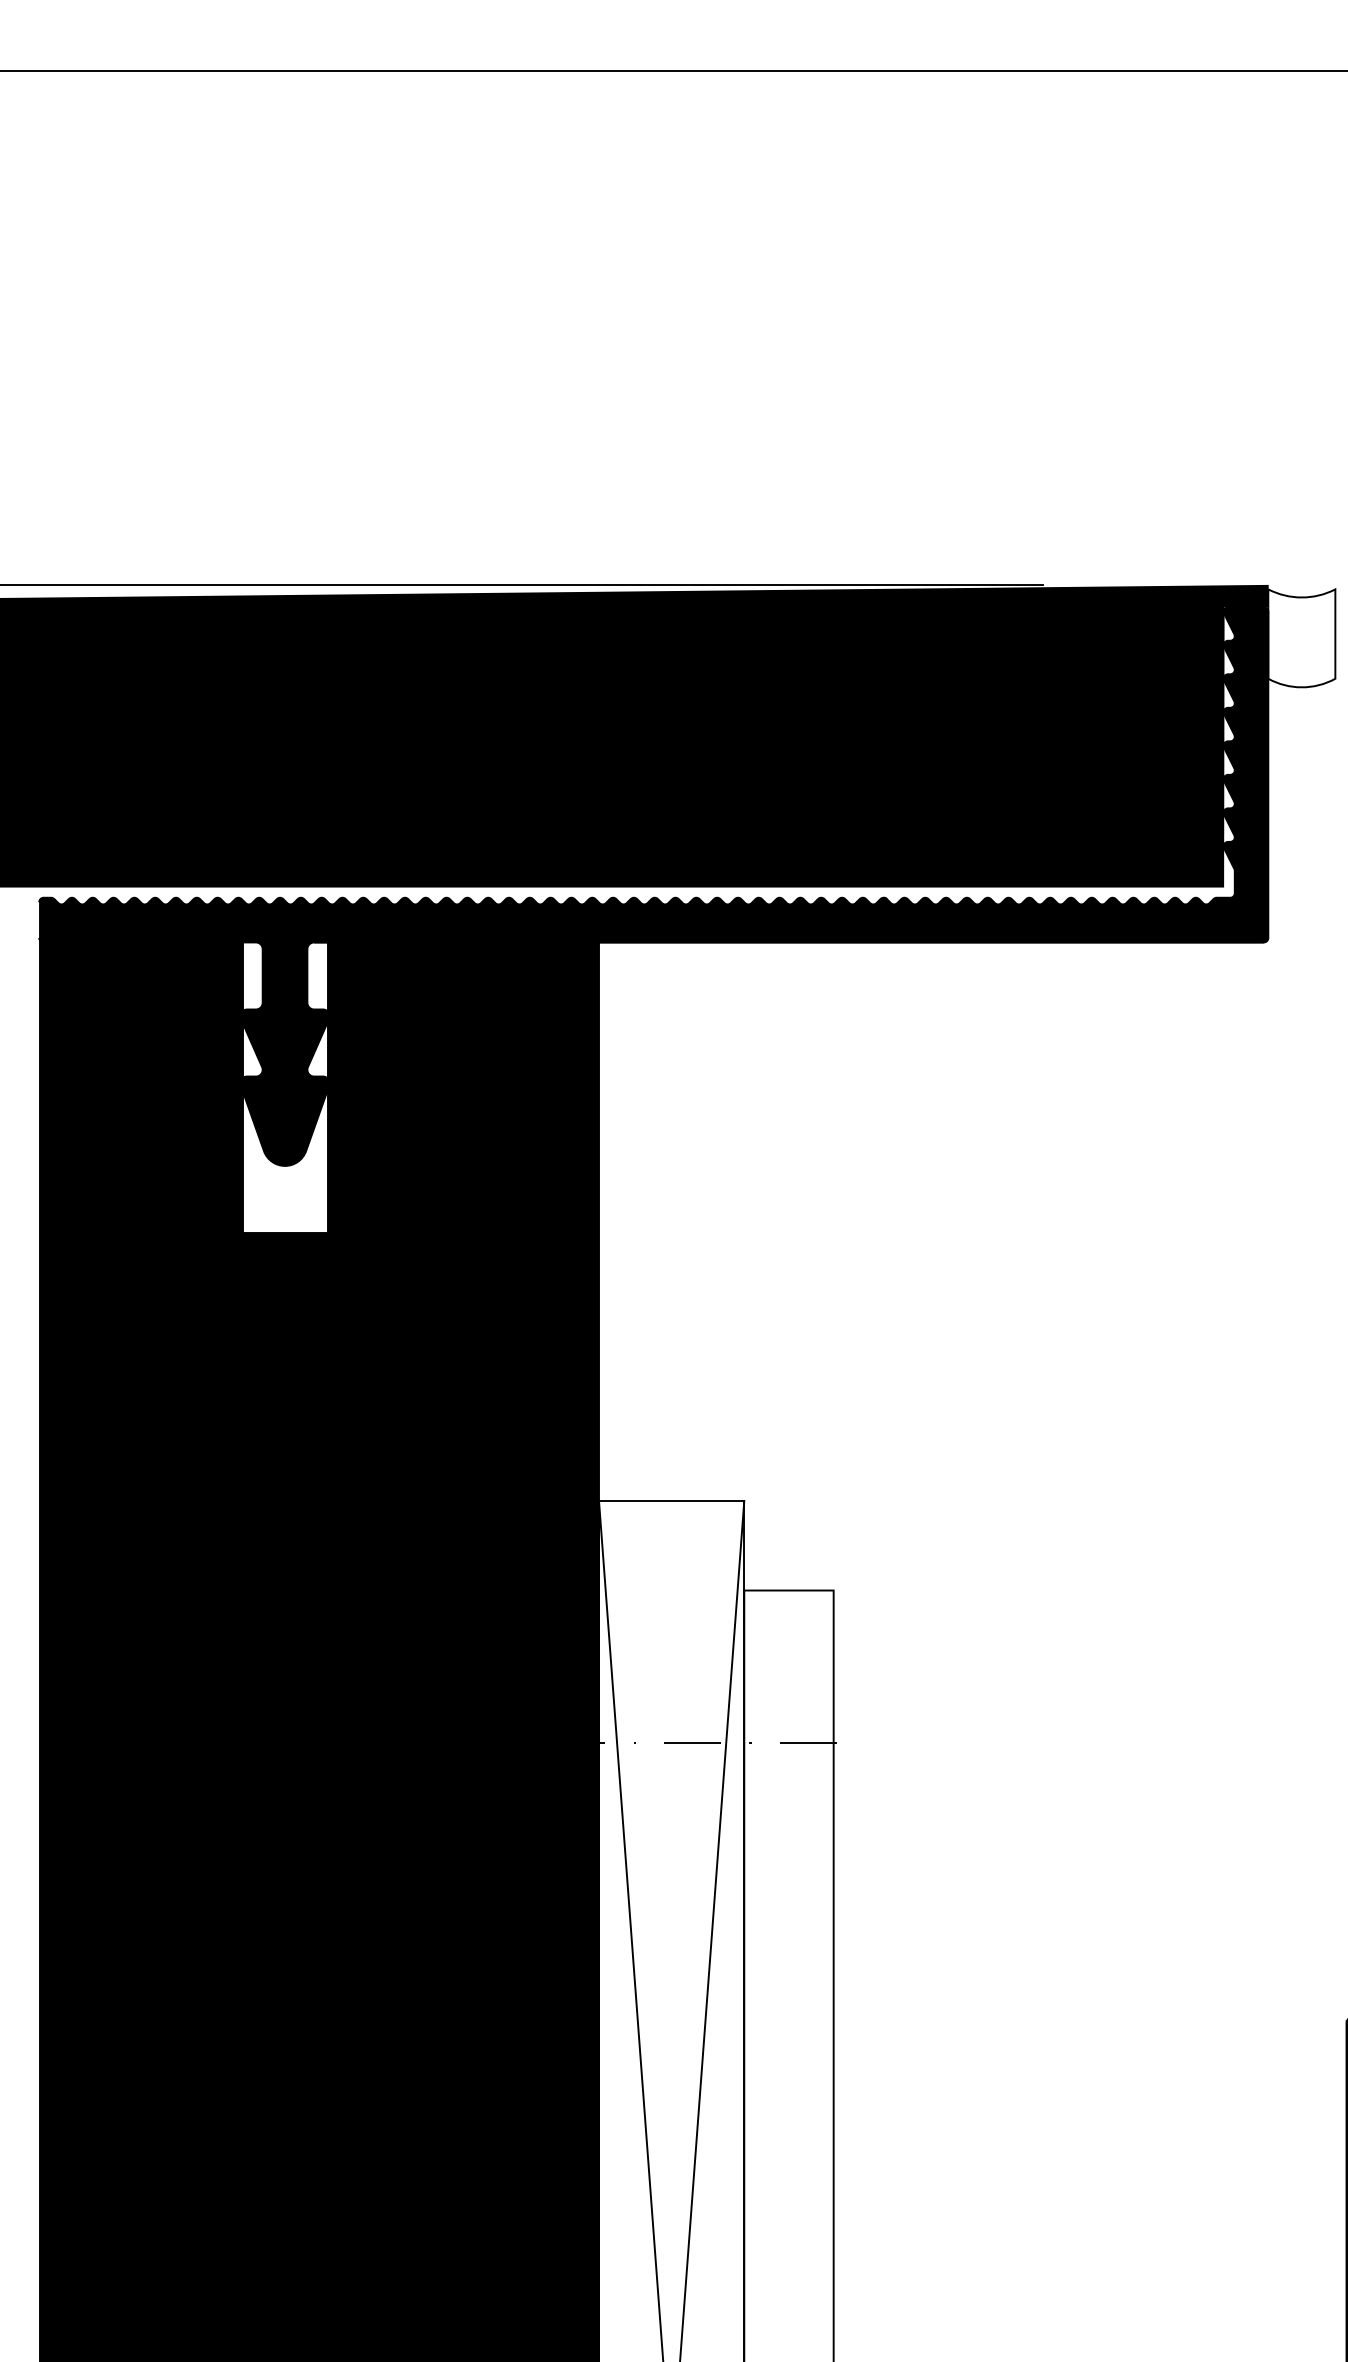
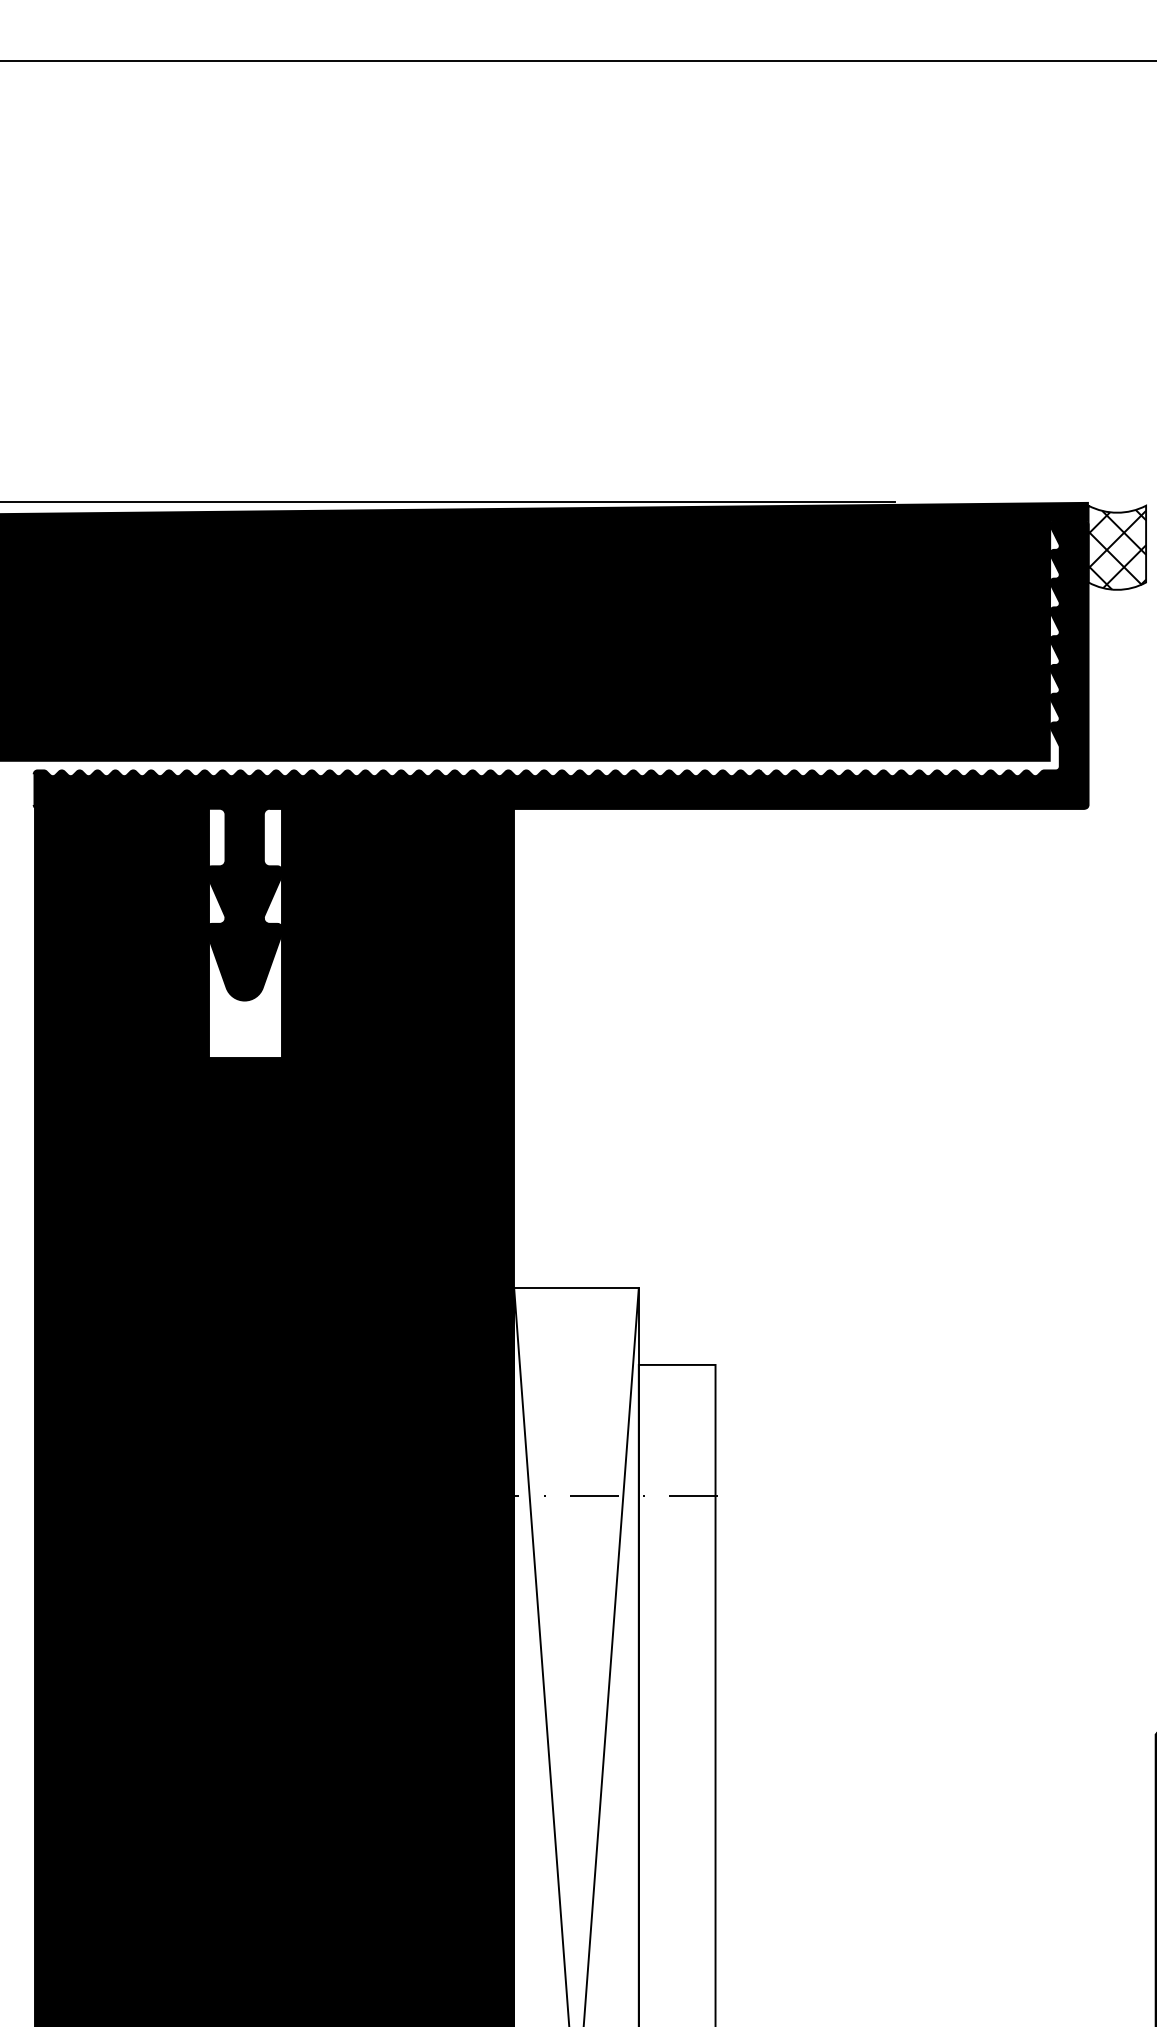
hatch: (1302, 640) -> (1117, 549), added

